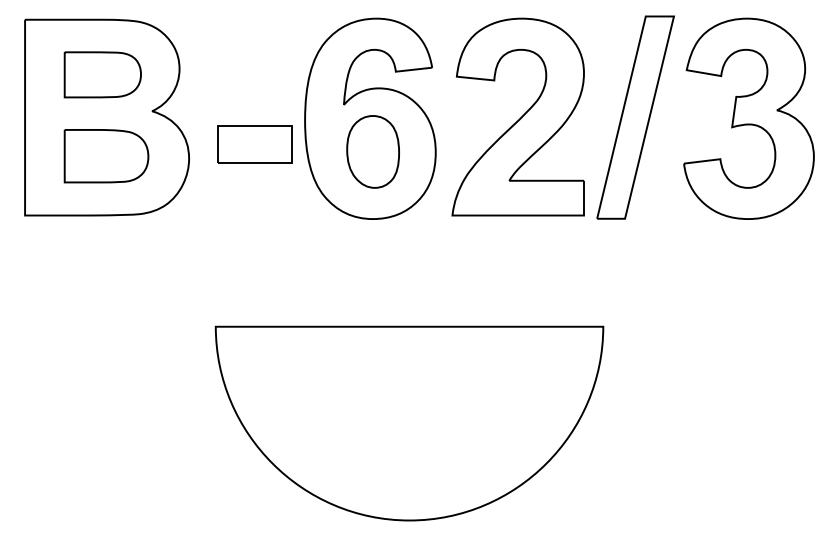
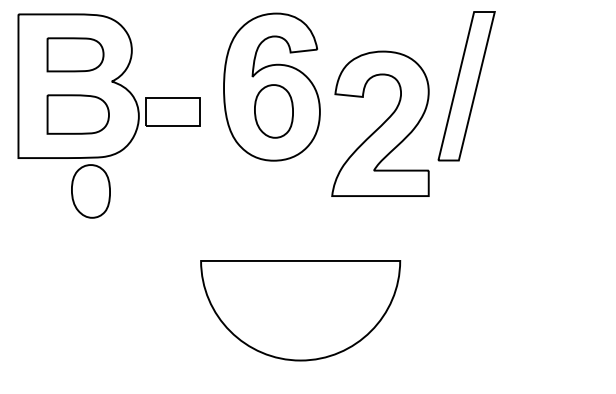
part: (518, 116) -> (380, 123), moved
part: (748, 117) -> (549, 86), removed
part: (253, 143) -> (172, 111), moved
part: (123, 261) -> (90, 191), added
part: (409, 423) -> (300, 310), size x0.7

